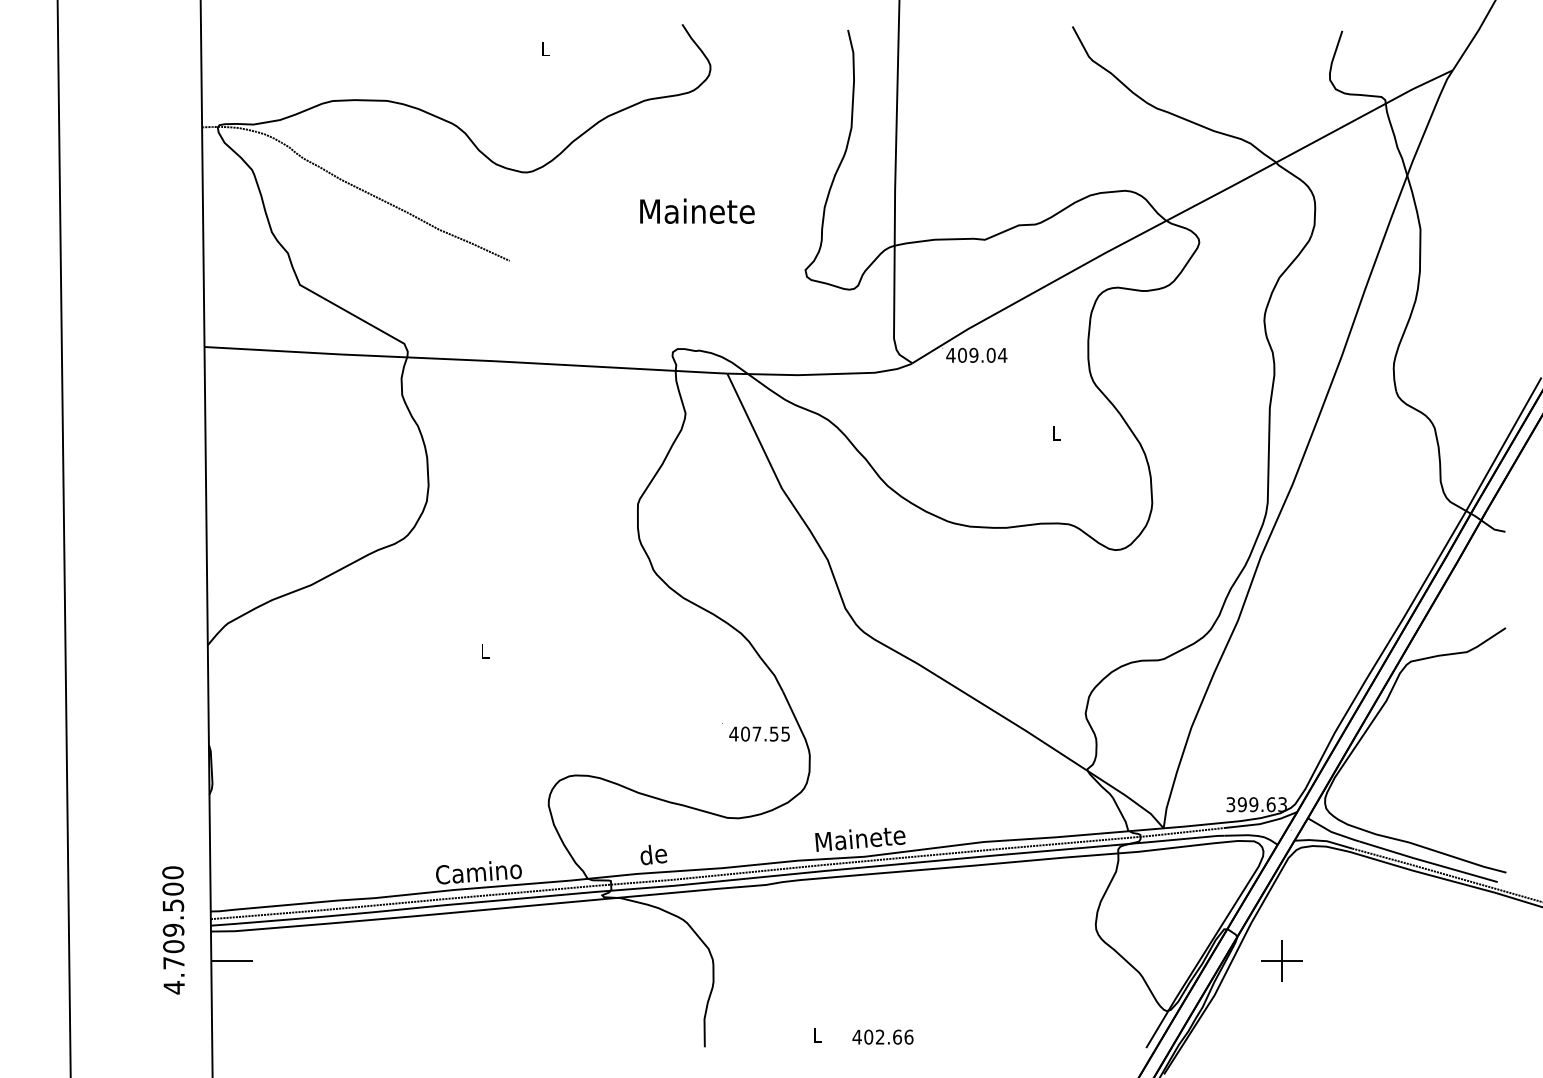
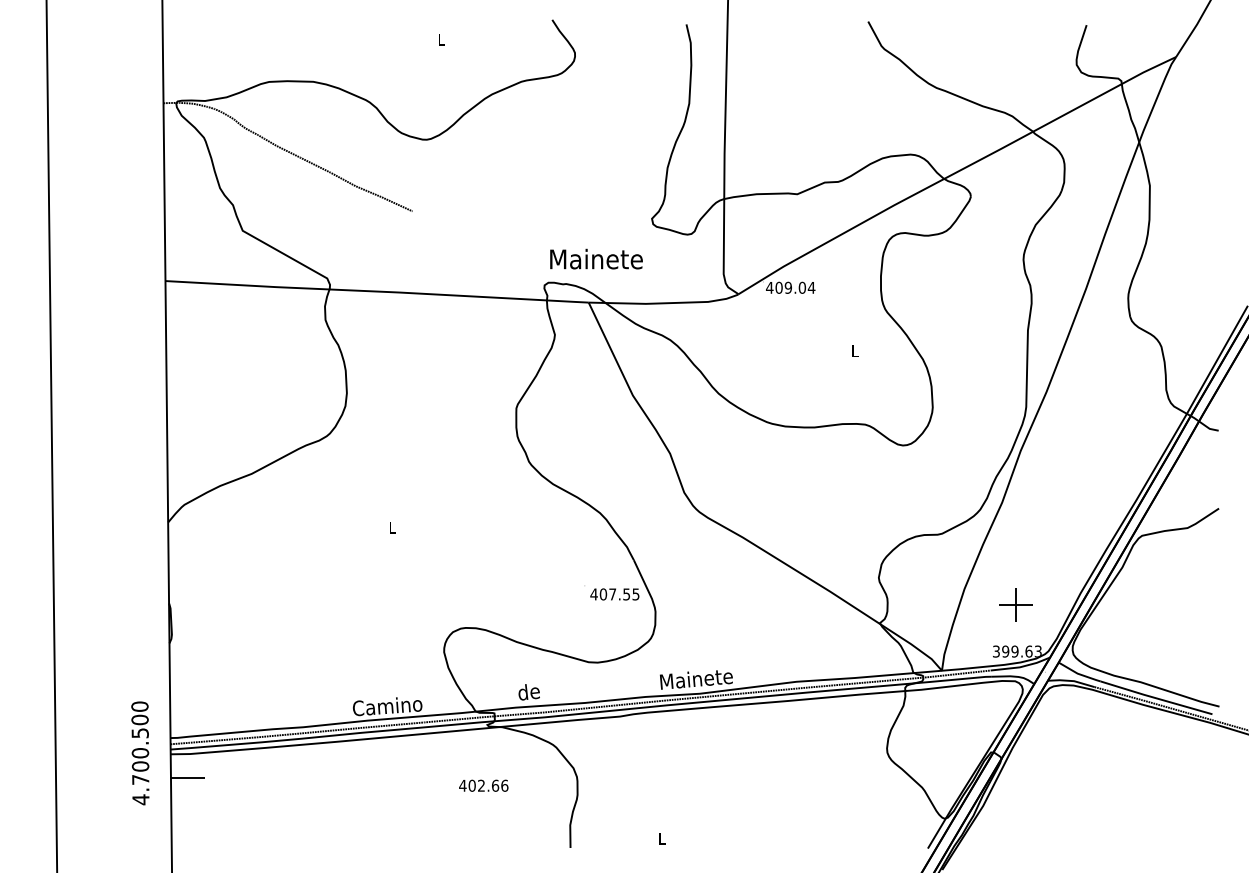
text: (697, 210) -> (596, 258), moved
text: (173, 930) -> (140, 753), 4.709.500 -> 4.700.500
part: (1281, 960) -> (1015, 604), moved
text: (882, 1036) -> (483, 785), moved

